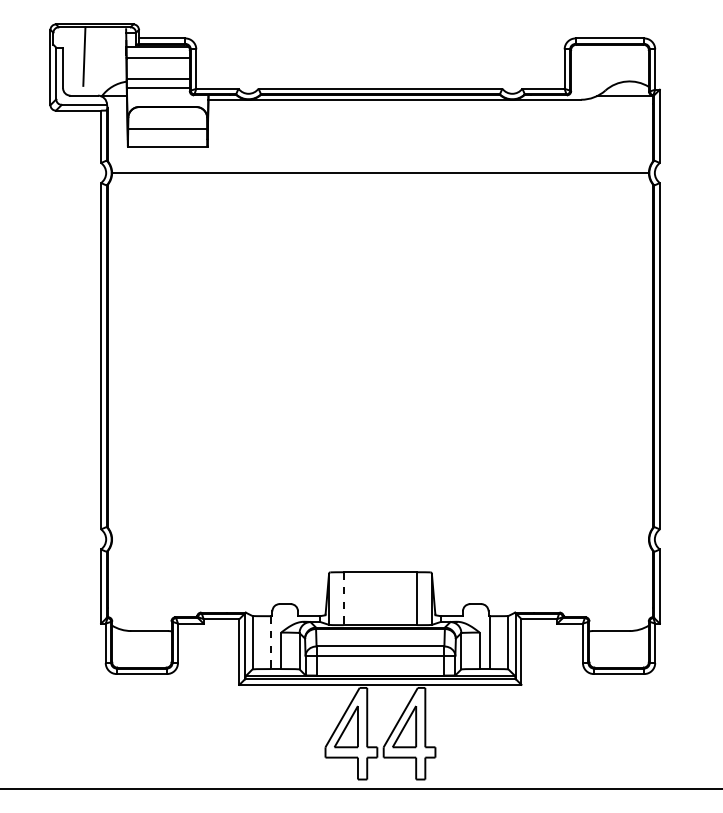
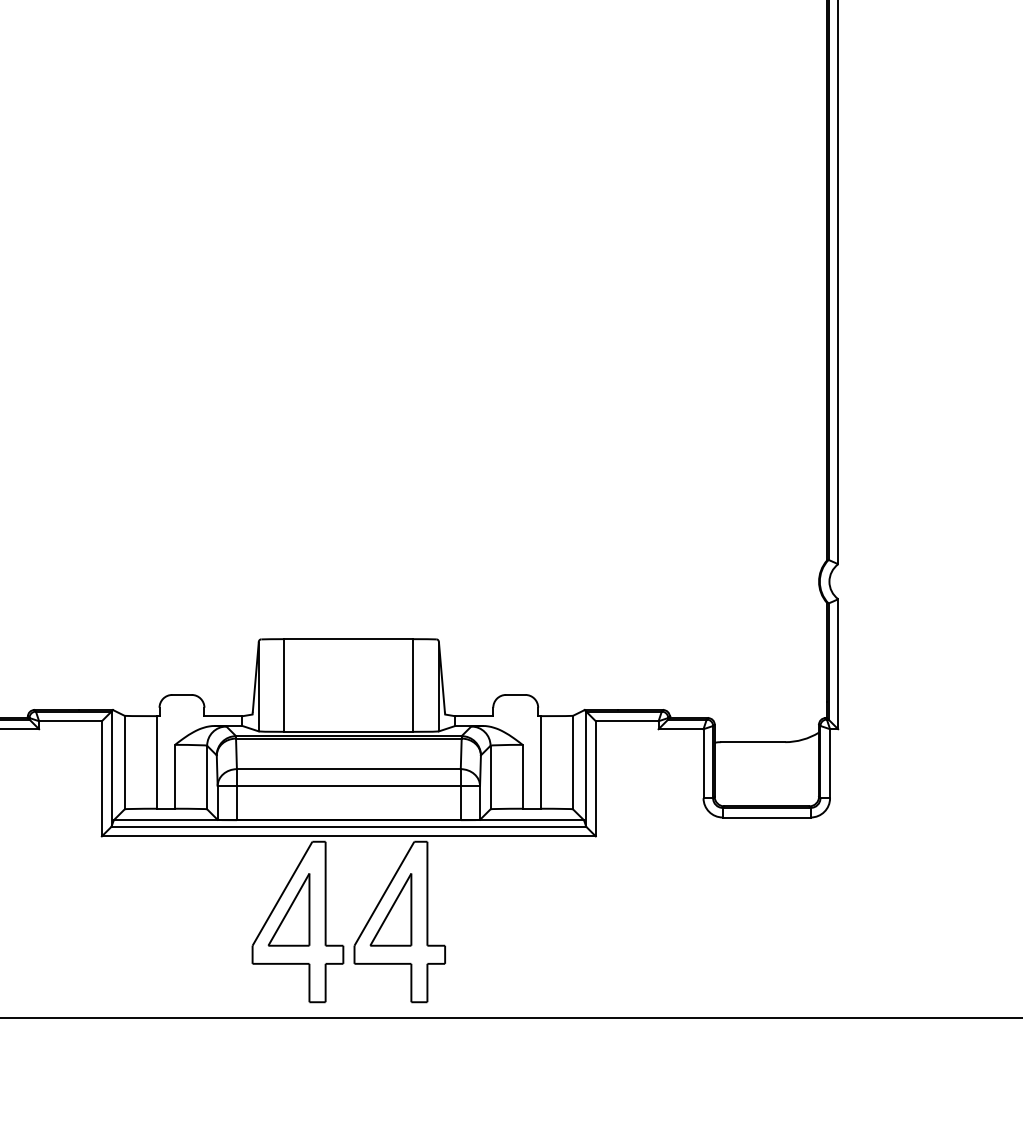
line: (343, 599) -> (284, 686), dashed -> solid
line: (270, 643) -> (156, 763), dashed -> solid

